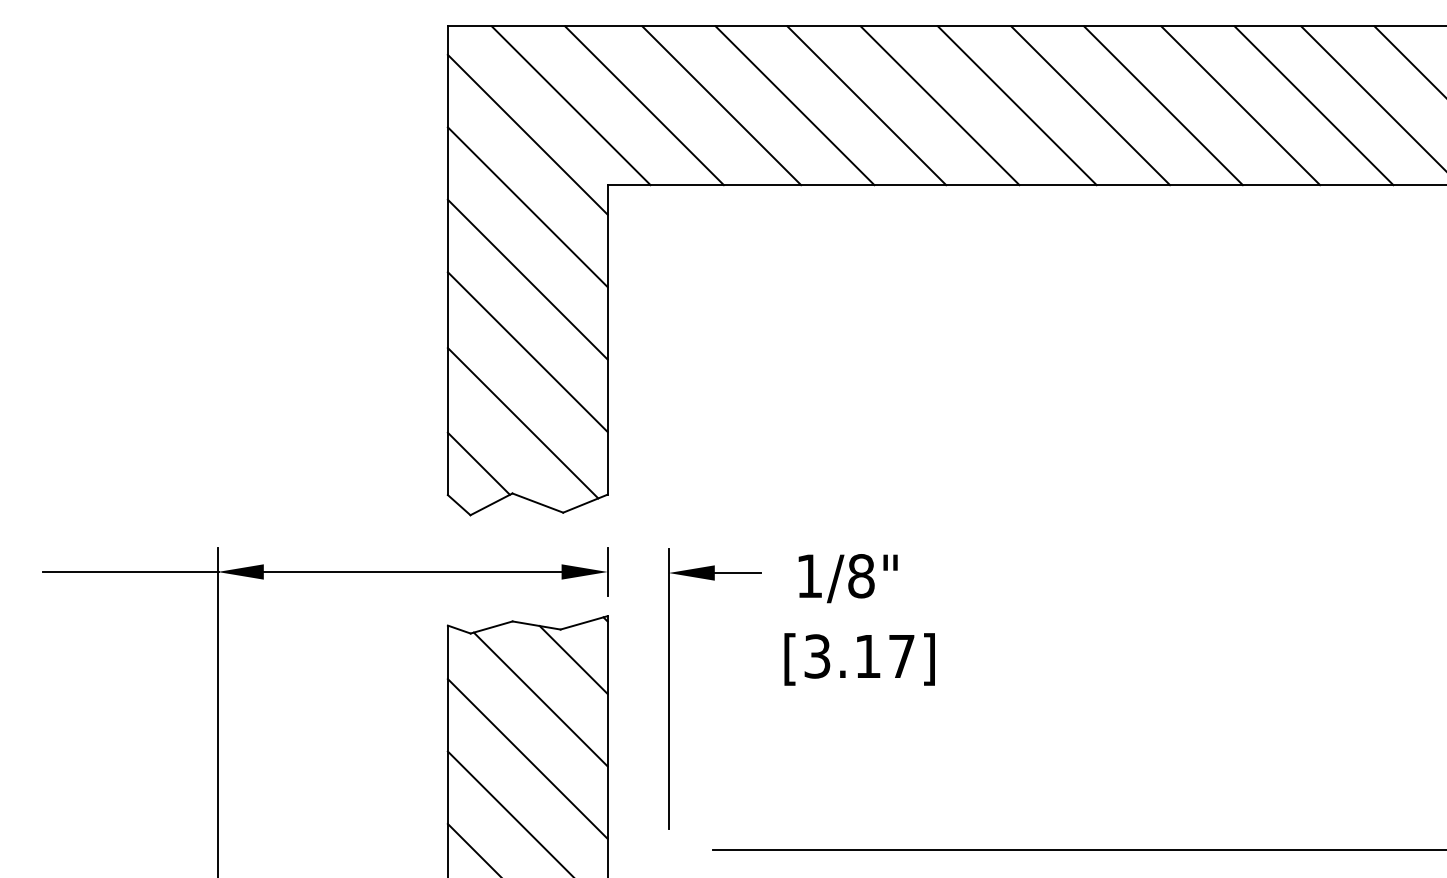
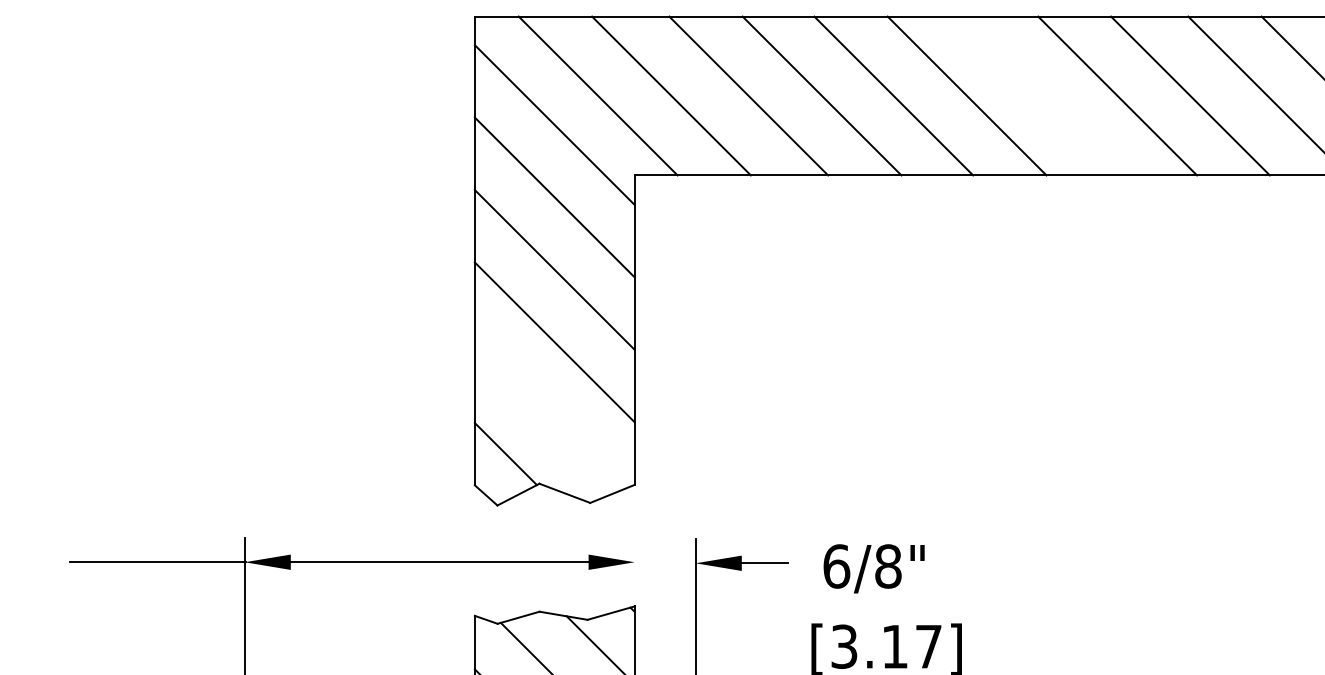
line: (1016, 105) -> (1043, 95), removed
line: (522, 423) -> (549, 413), removed
line: (607, 571) -> (634, 561), removed
text: (809, 576) -> (836, 566), 1/8" -> 6/8"

